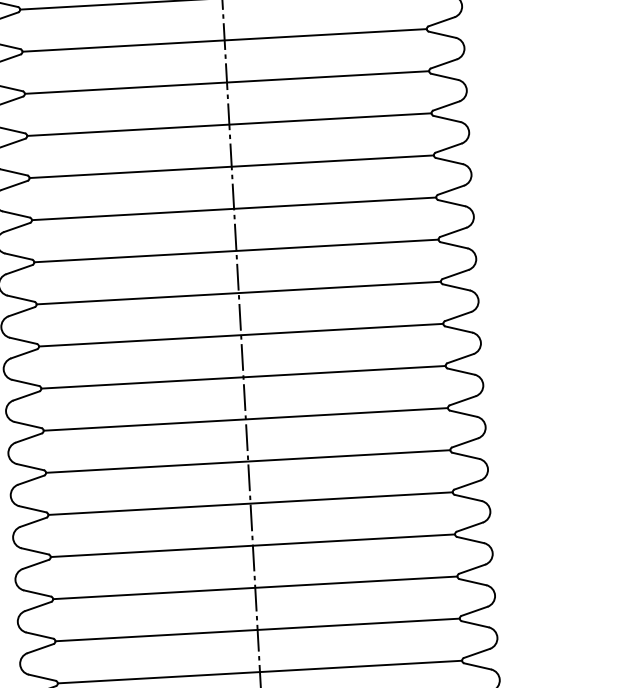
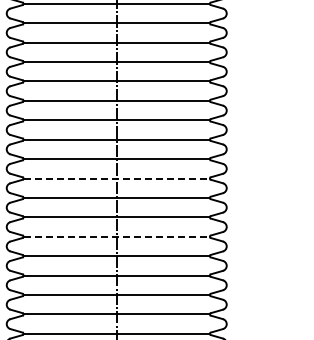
line: (245, 377) -> (117, 178), solid -> dashed
line: (252, 502) -> (117, 236), solid -> dashed

